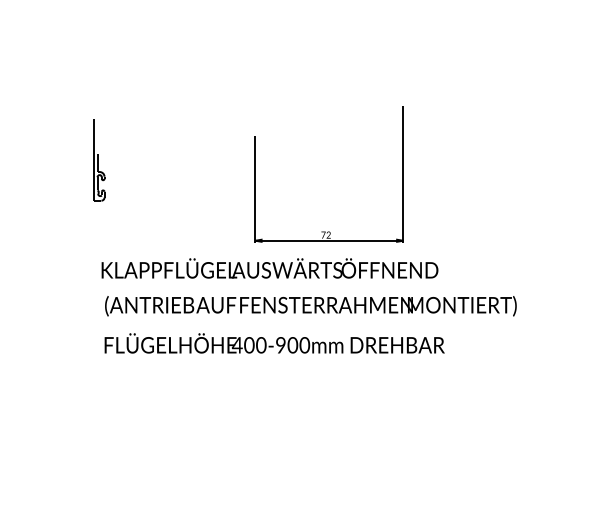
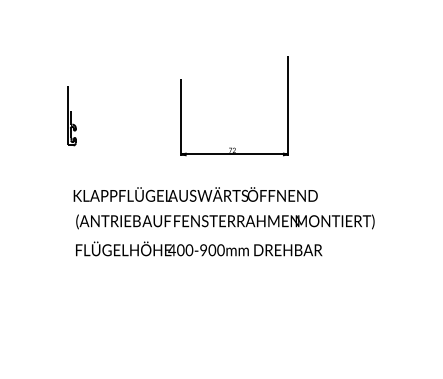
part: (328, 231) -> (234, 147), moved

